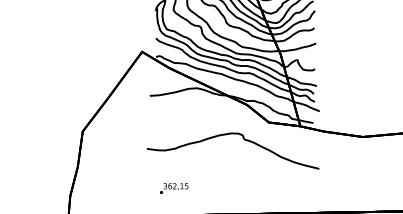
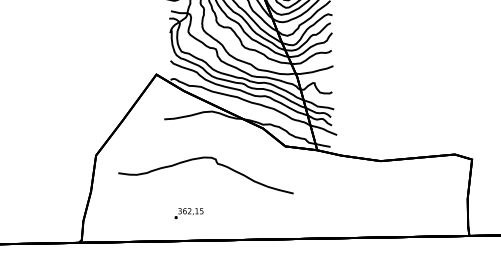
part: (243, 139) -> (216, 163), moved

